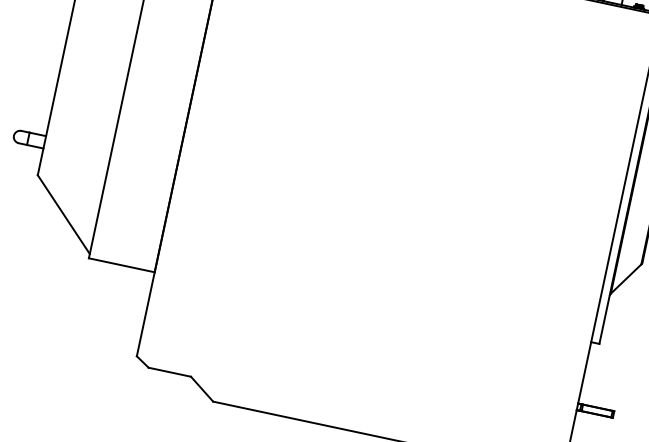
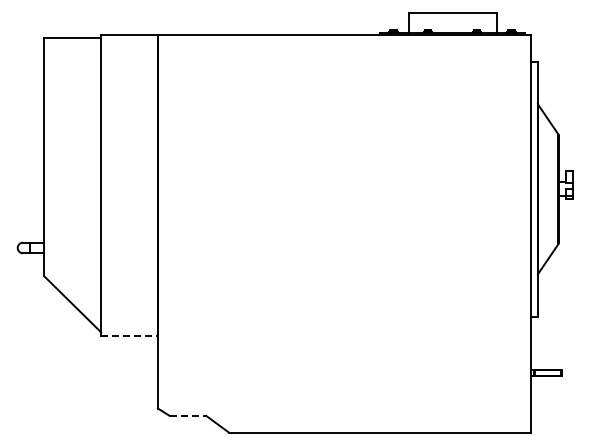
line: (122, 266) -> (130, 336), solid -> dashed
line: (170, 371) -> (188, 415), solid -> dashed

